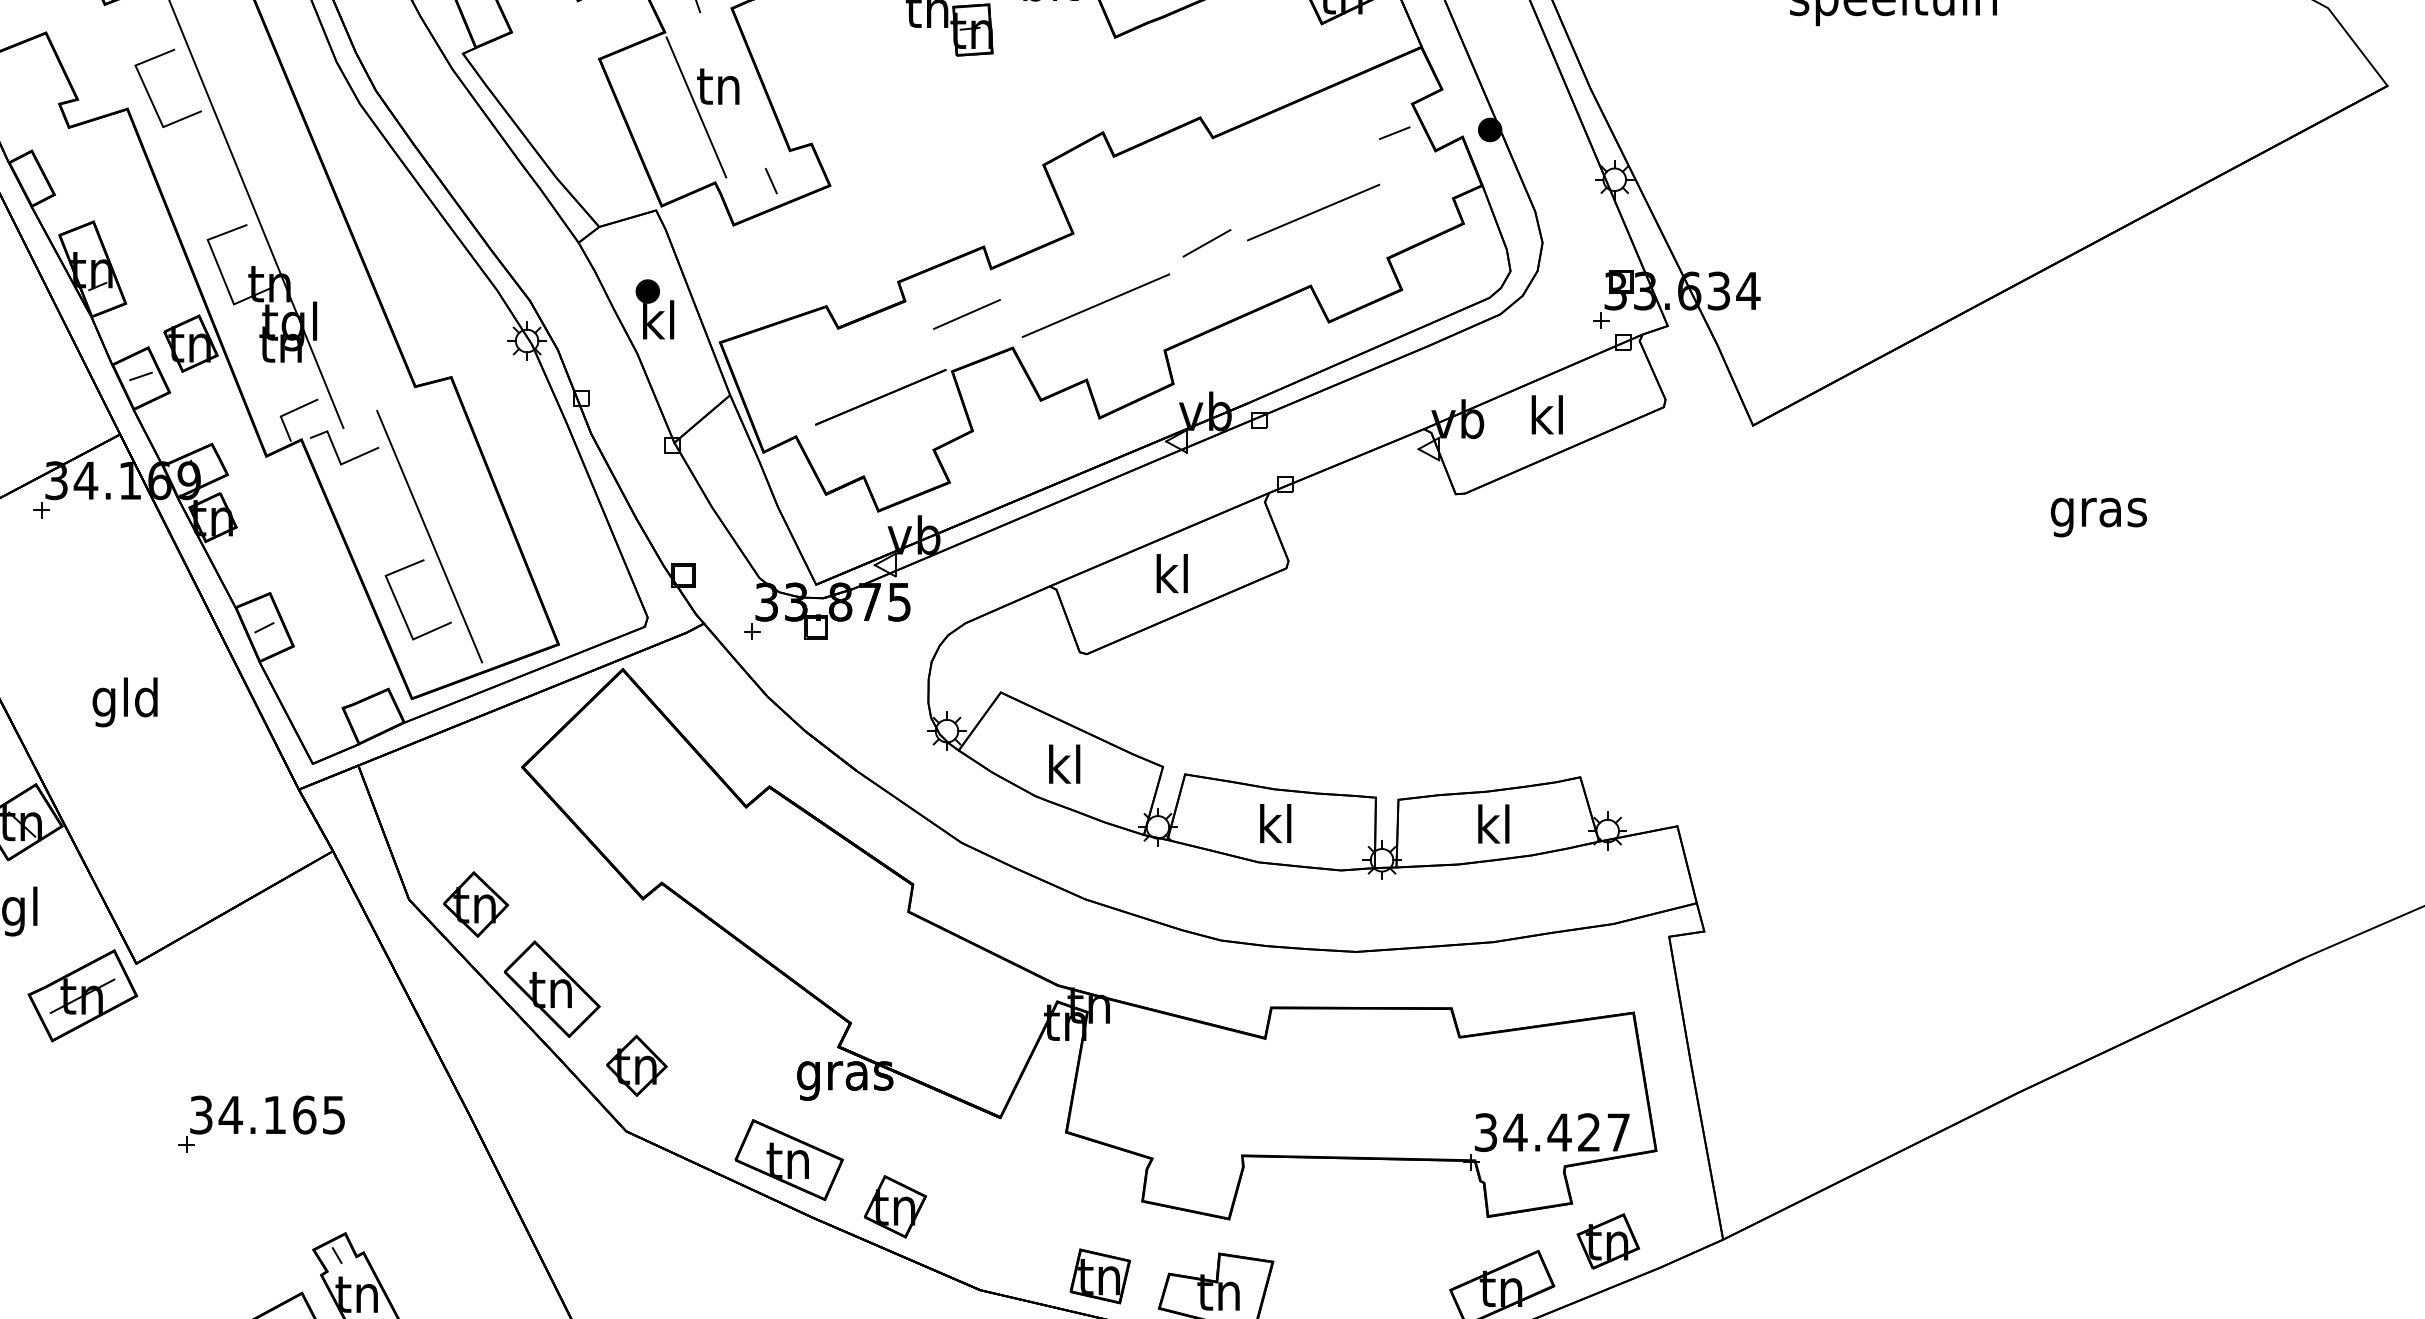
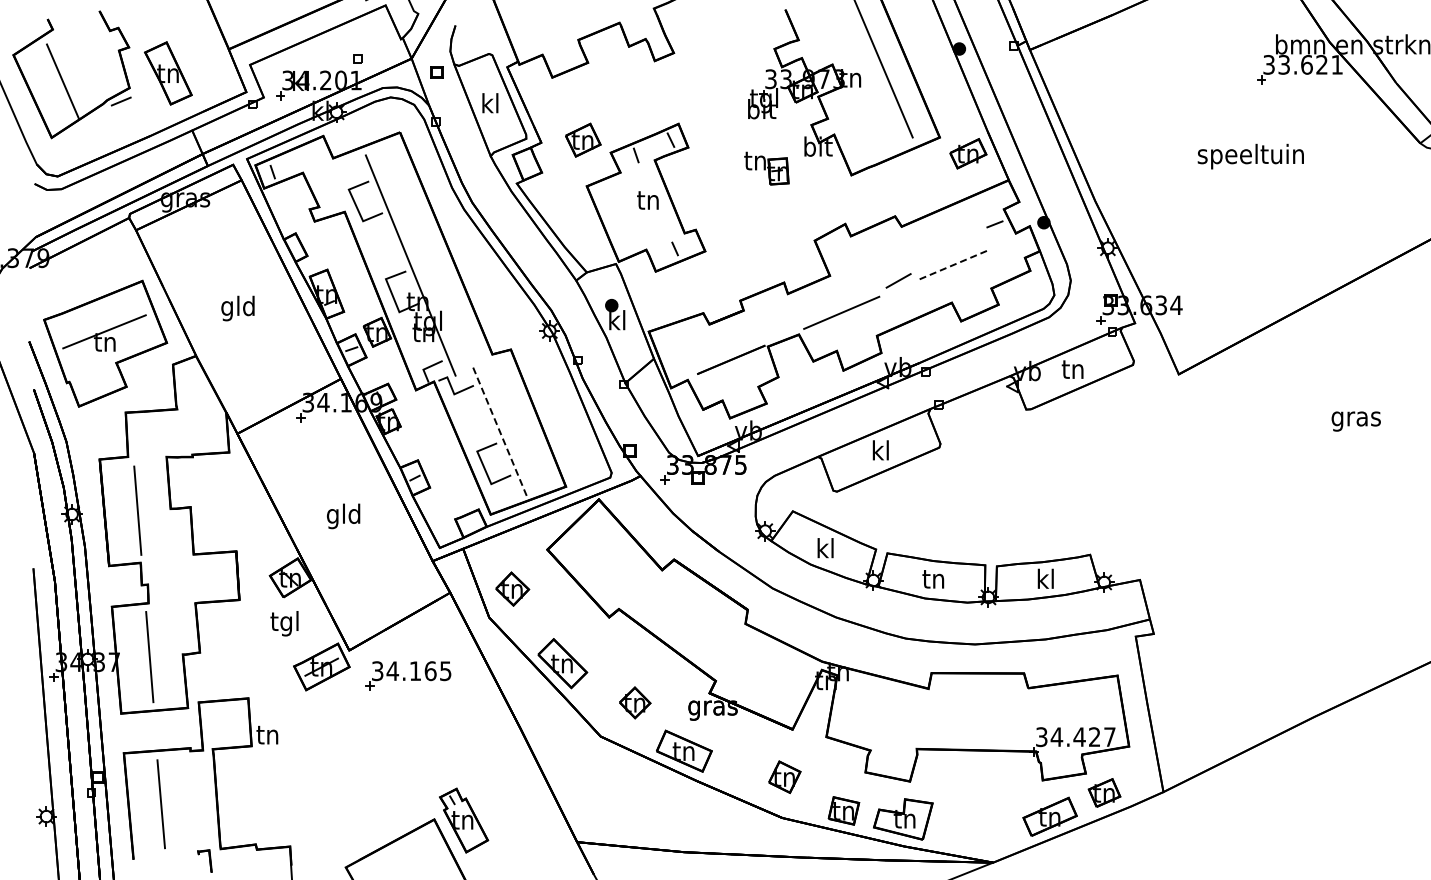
line: (696, 108) -> (636, 211), removed
line: (1313, 213) -> (953, 265), solid -> dashed
line: (966, 312) -> (775, 316), removed
text: (1545, 414) -> (1072, 368), kl -> tn
line: (429, 536) -> (499, 431), solid -> dashed
text: (1274, 823) -> (933, 578), kl -> tn
part: (475, 903) -> (512, 588), moved
part: (637, 1065) -> (635, 702), moved
part: (261, 1123) -> (408, 675), moved
part: (894, 1207) -> (784, 777), moved

